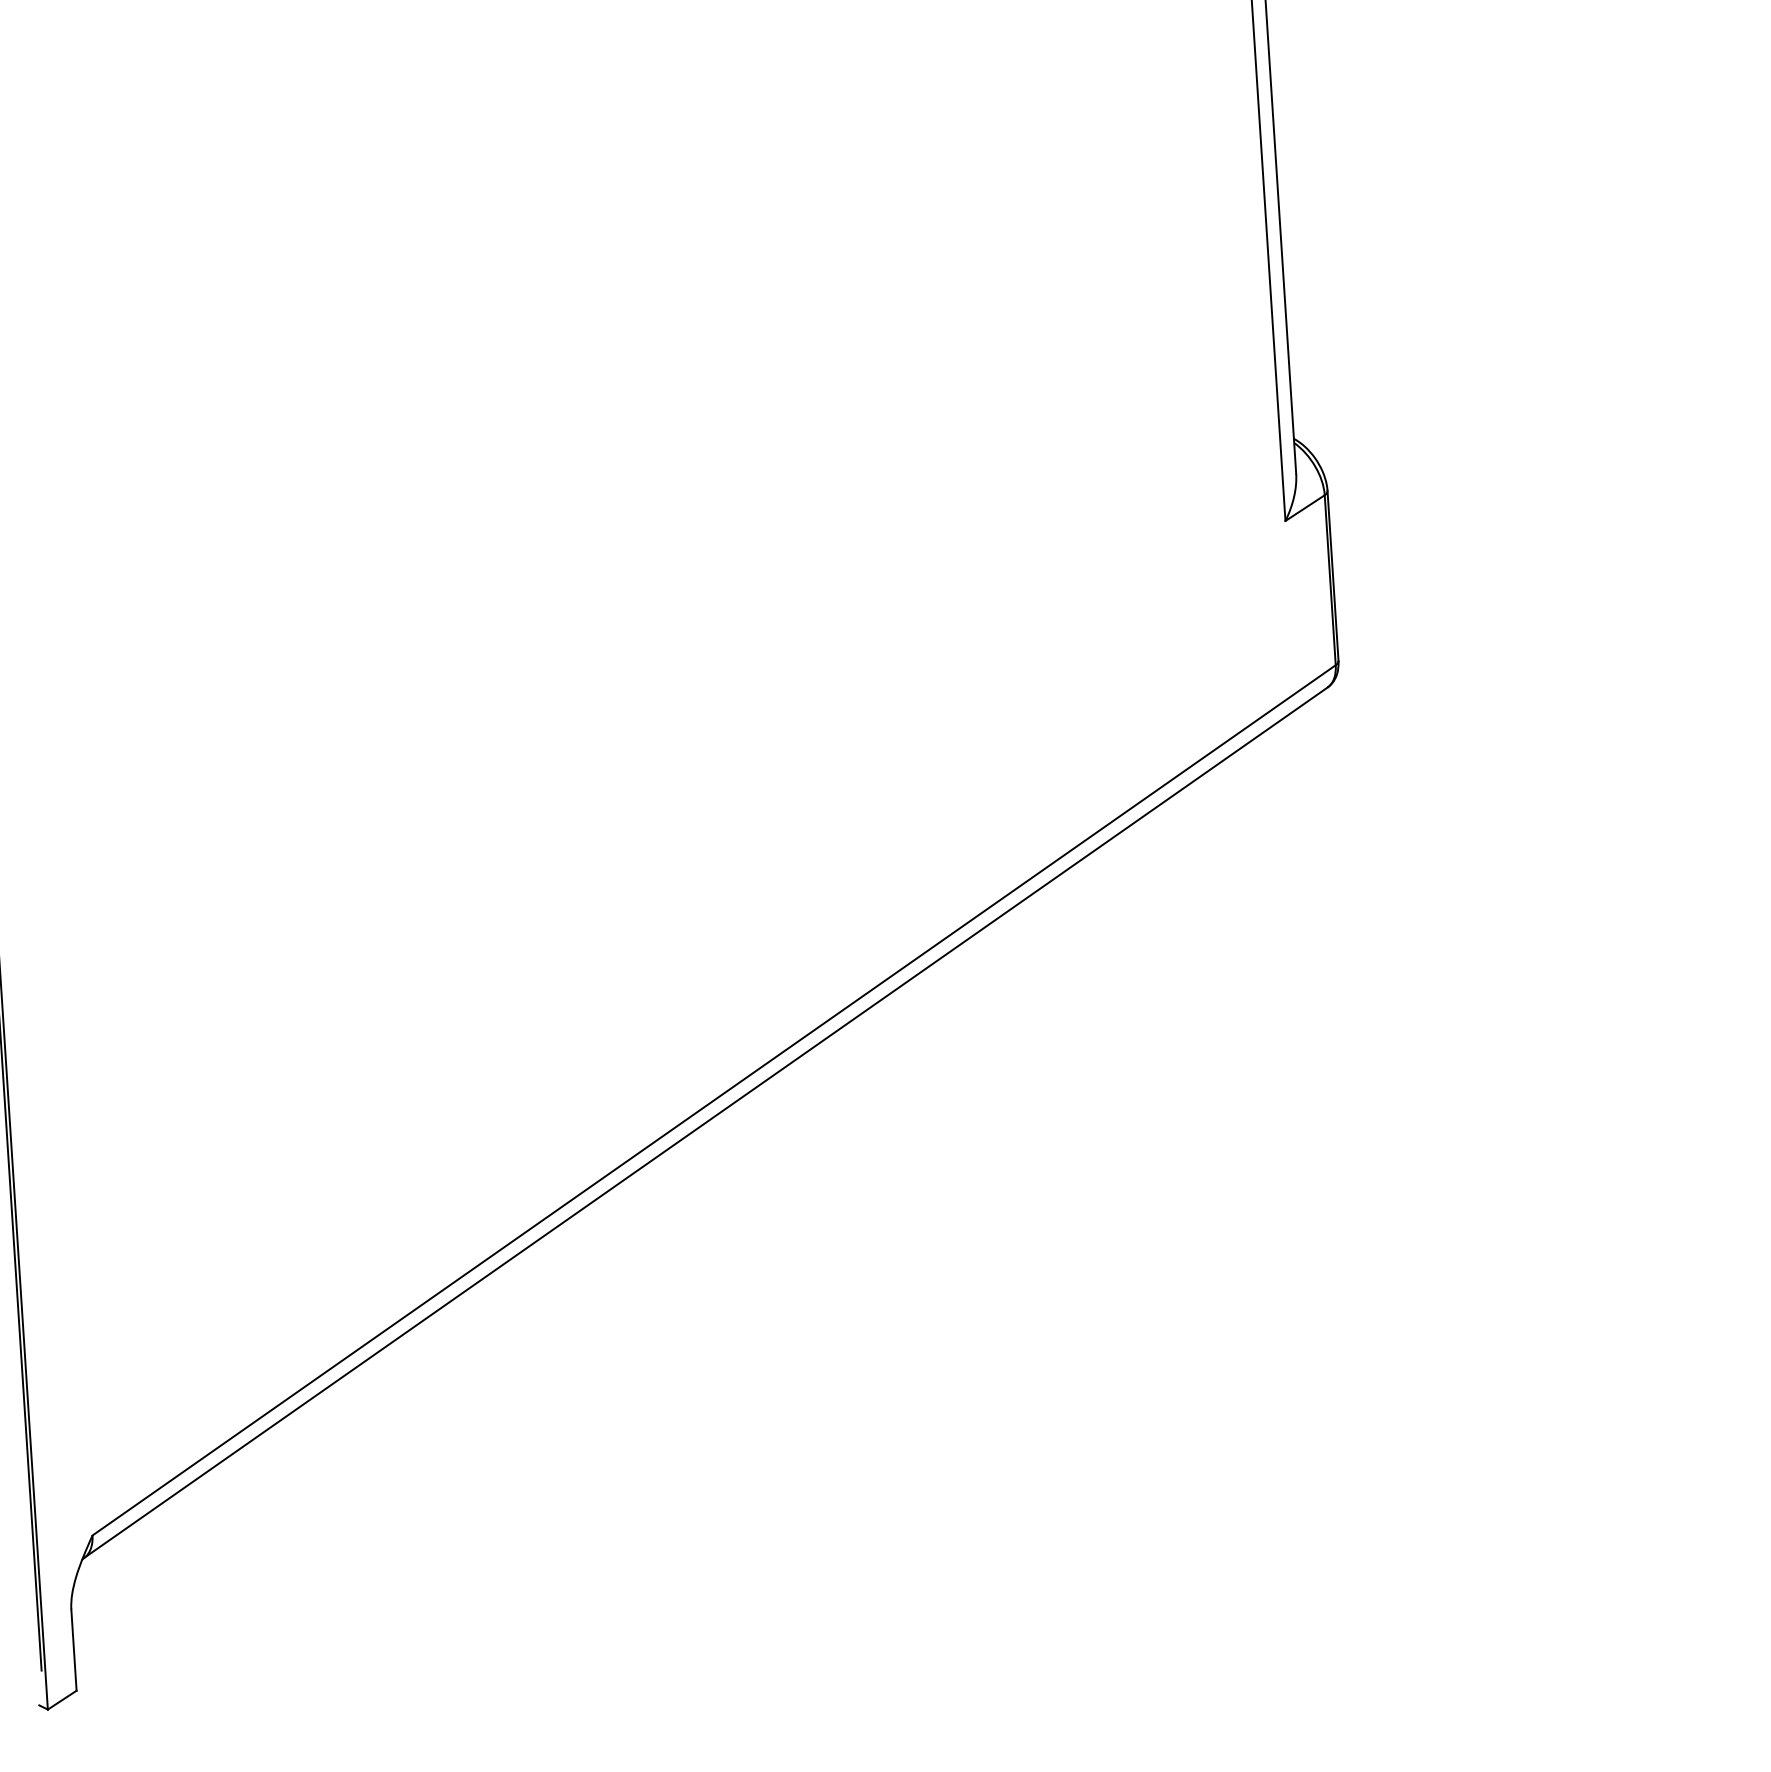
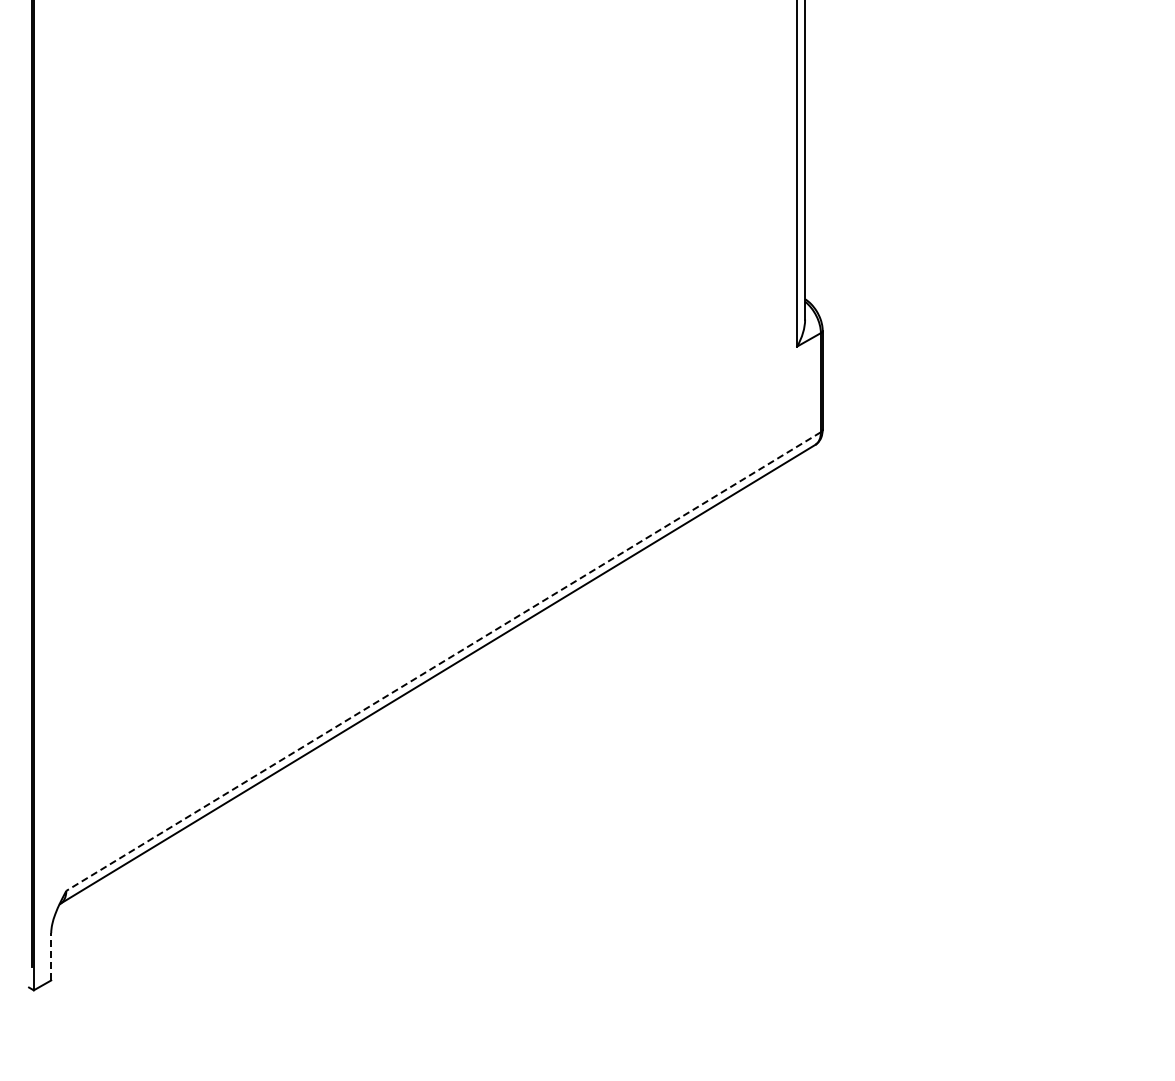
line: (713, 1100) -> (443, 661), solid -> dashed
line: (74, 1649) -> (51, 956), solid -> dashed

